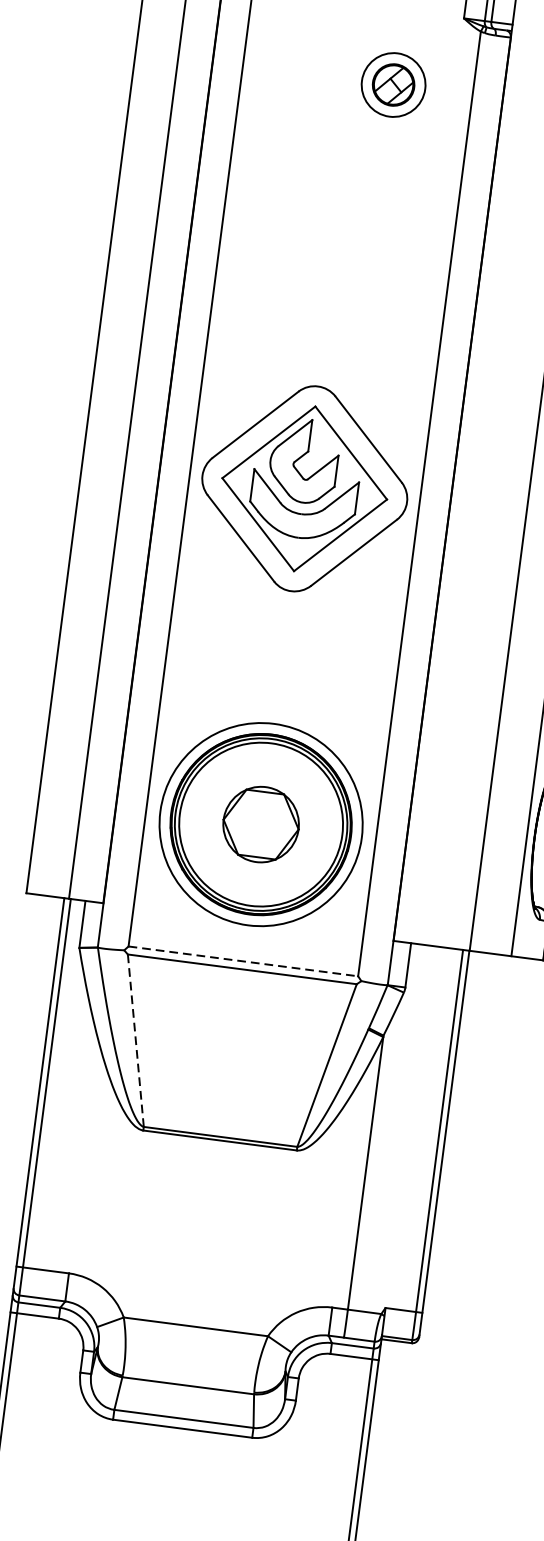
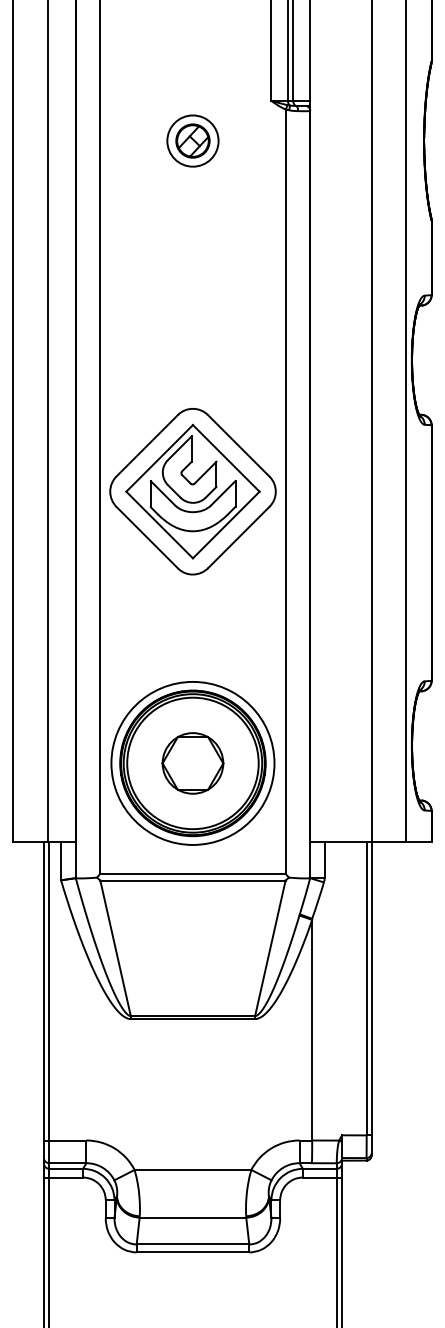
part: (393, 84) -> (192, 140), moved
line: (242, 961) -> (192, 874), dashed -> solid
line: (135, 1039) -> (115, 947), dashed -> solid

